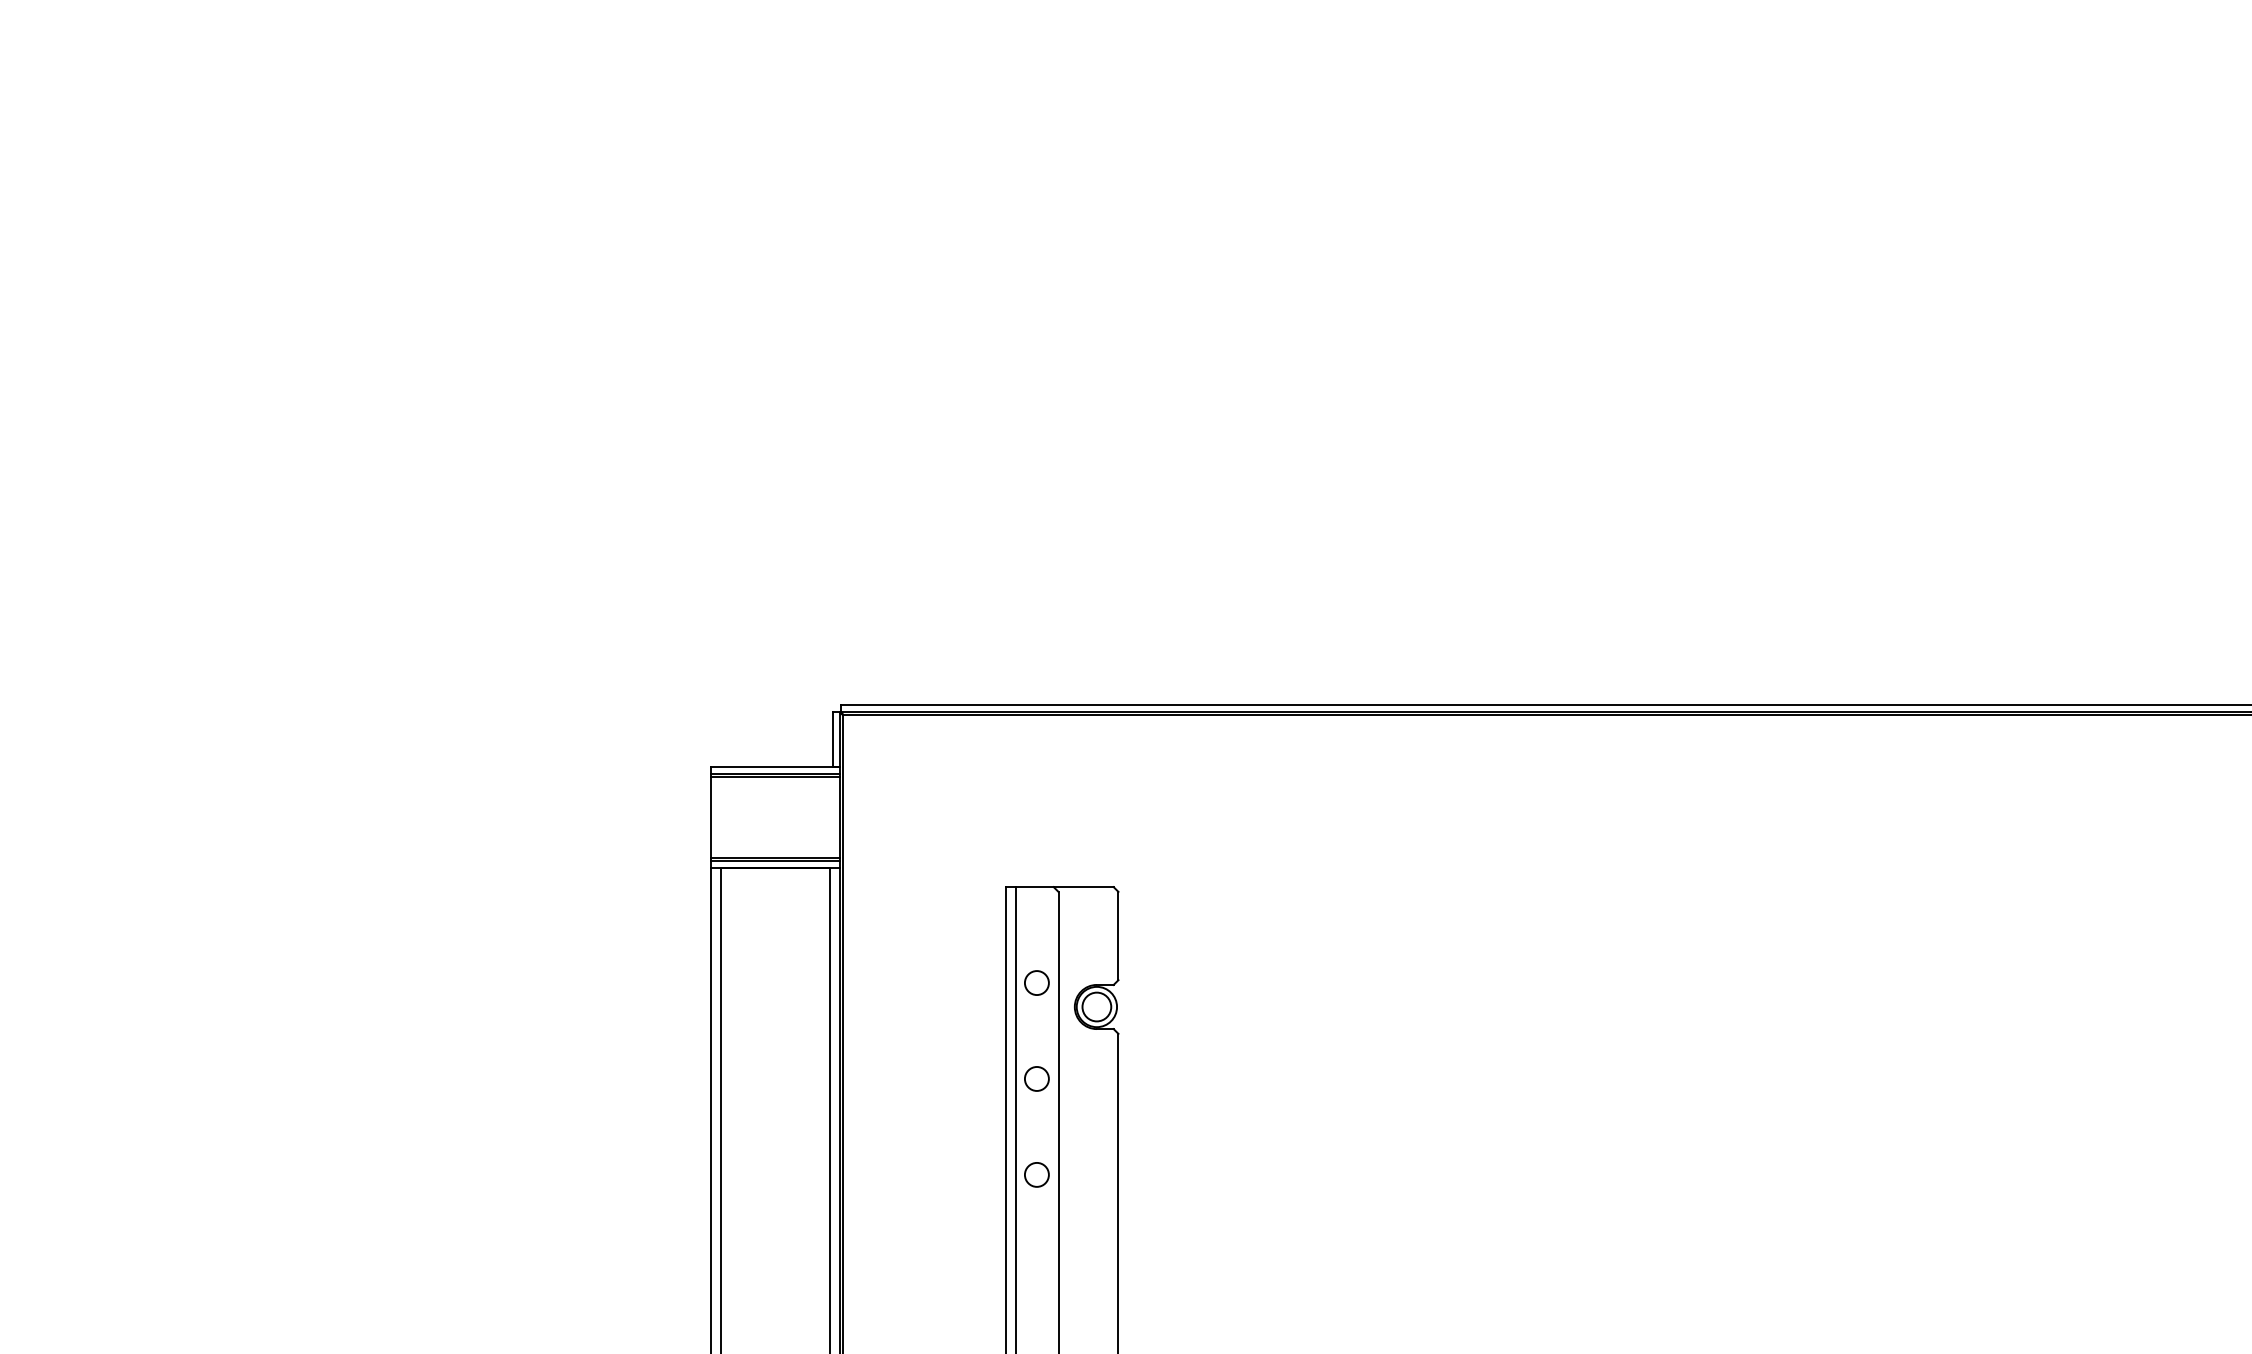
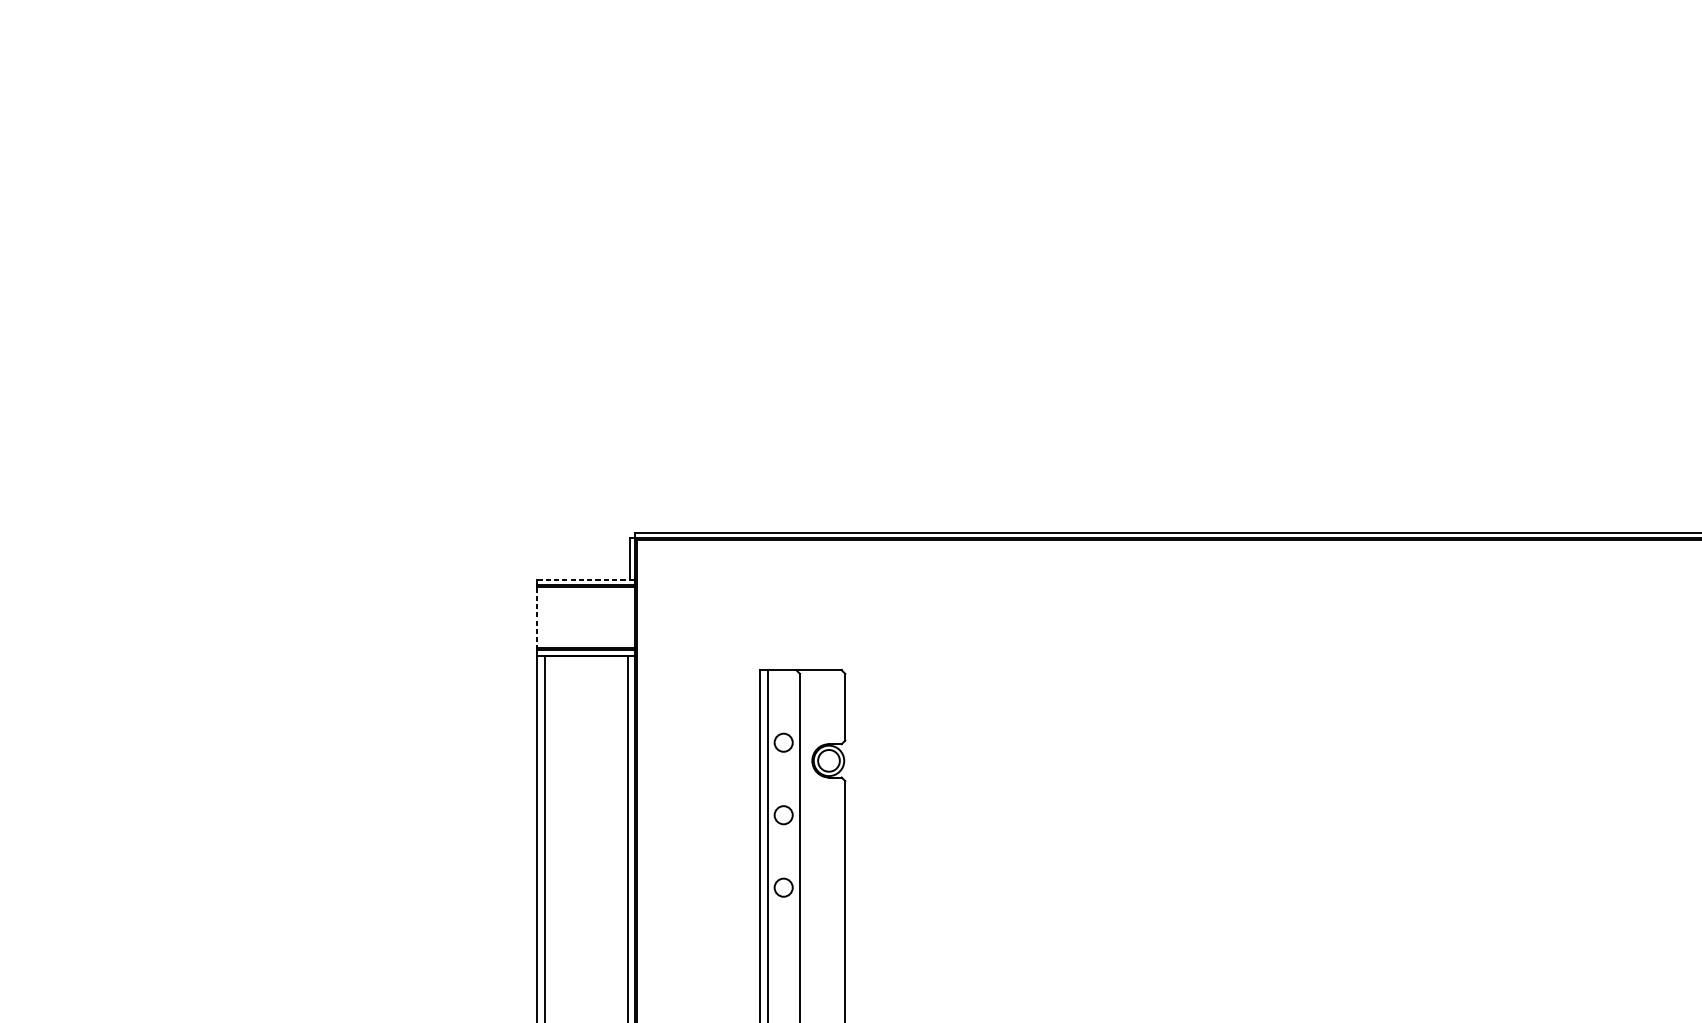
line: (775, 767) -> (586, 579), solid -> dashed
line: (710, 818) -> (537, 618), solid -> dashed

